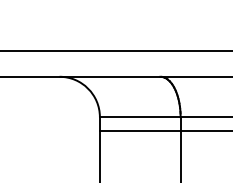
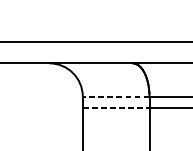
line: (139, 117) -> (115, 96), solid -> dashed
line: (140, 130) -> (116, 107), solid -> dashed

